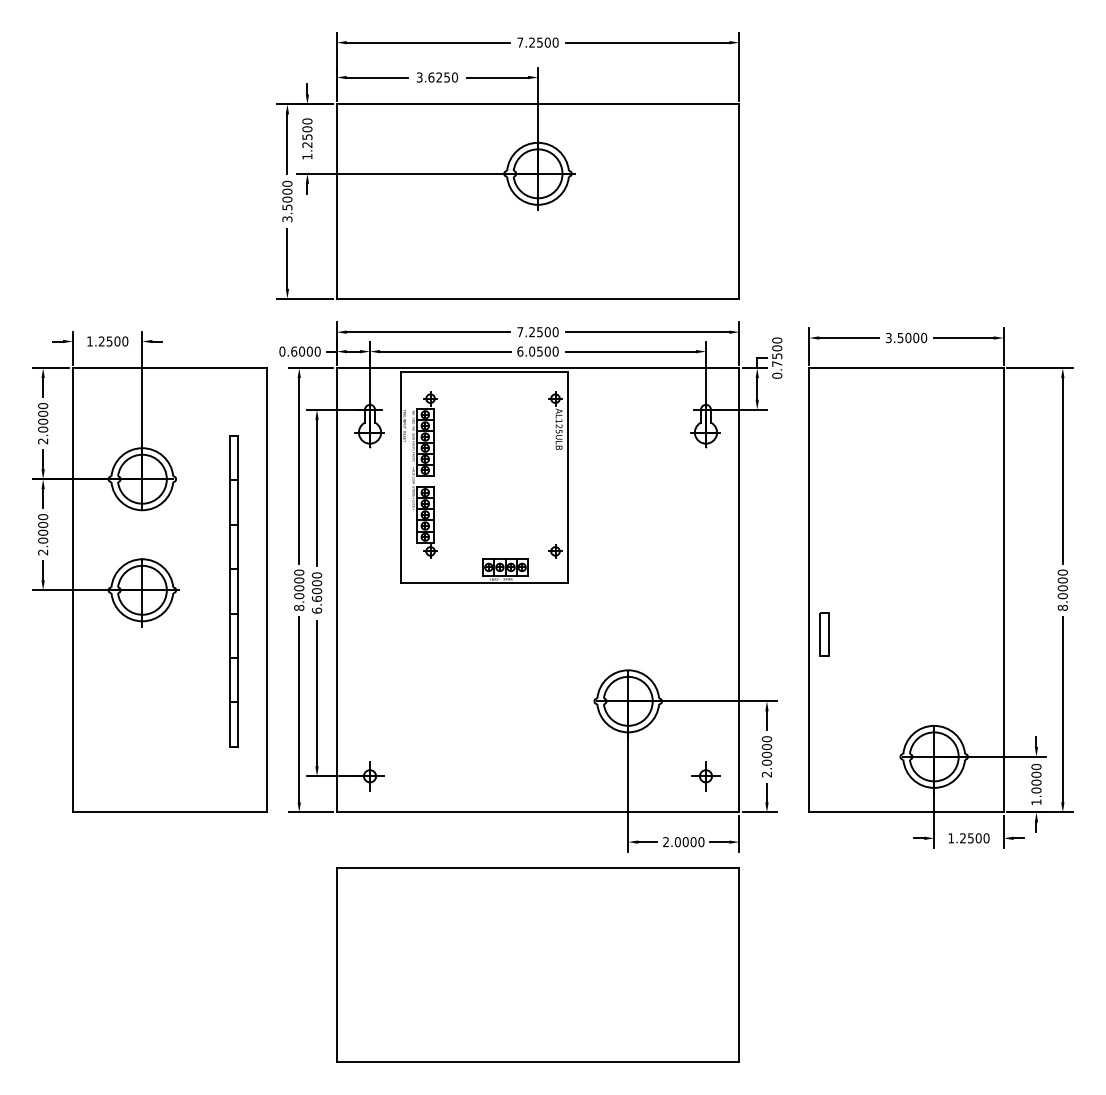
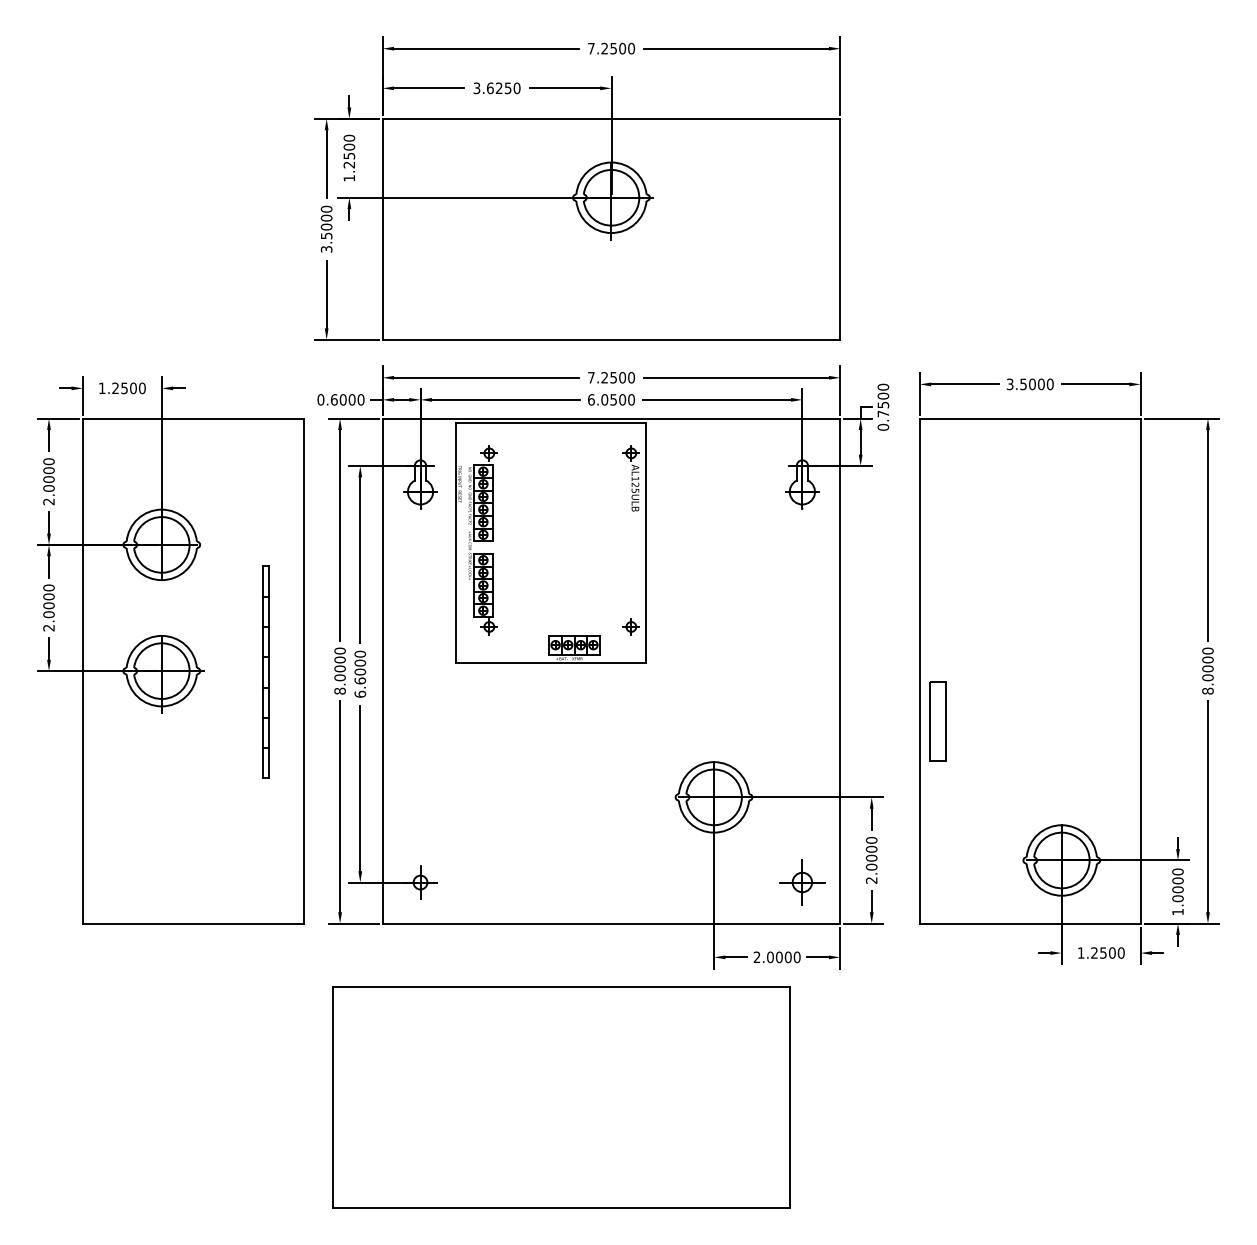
part: (233, 591) -> (265, 672), size x0.6
part: (824, 634) -> (937, 721), size x1.6
part: (705, 776) -> (801, 882), size x1.4
part: (537, 964) -> (560, 1096), moved

